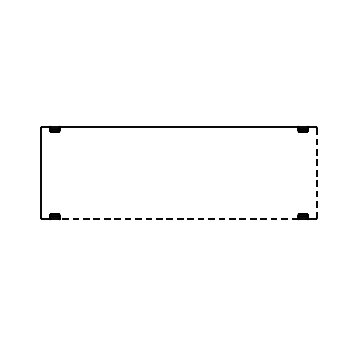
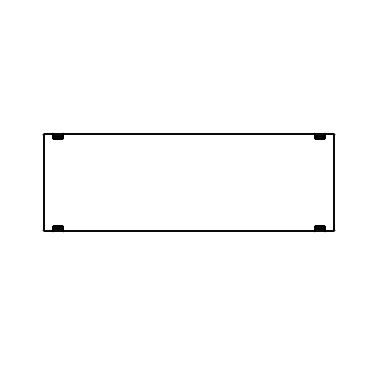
line: (316, 173) -> (334, 182), dashed -> solid
line: (179, 218) -> (189, 230), dashed -> solid

